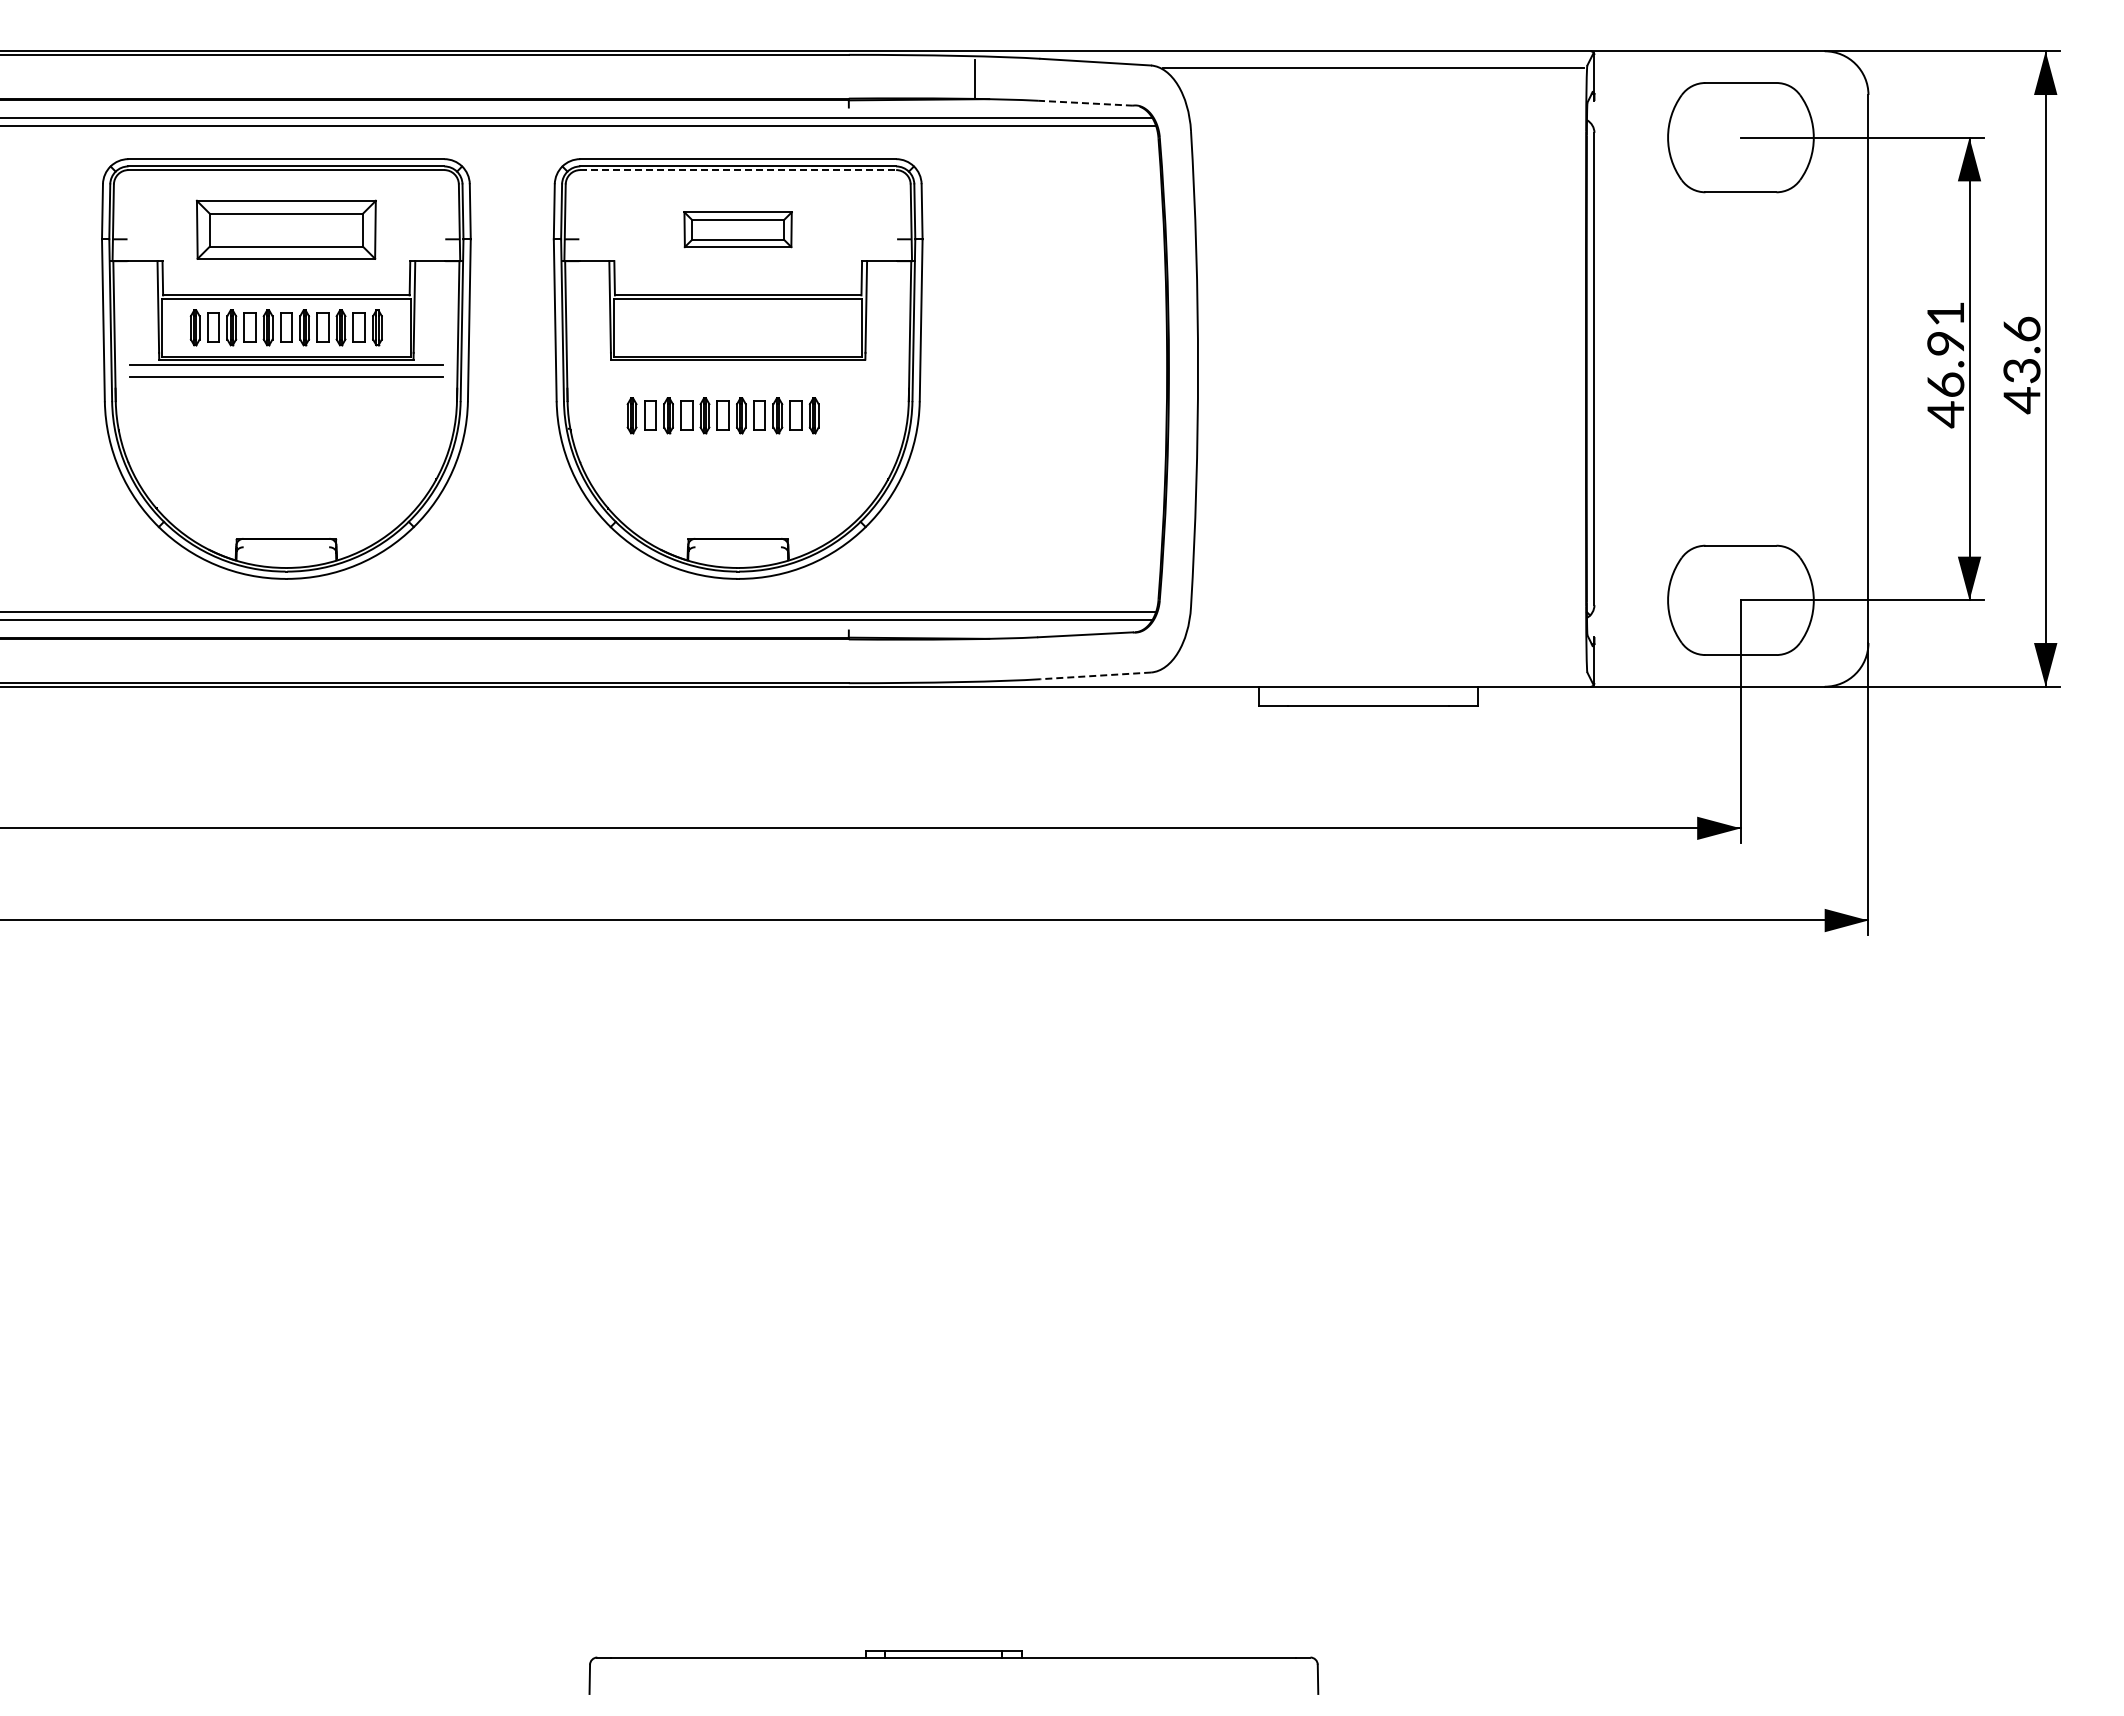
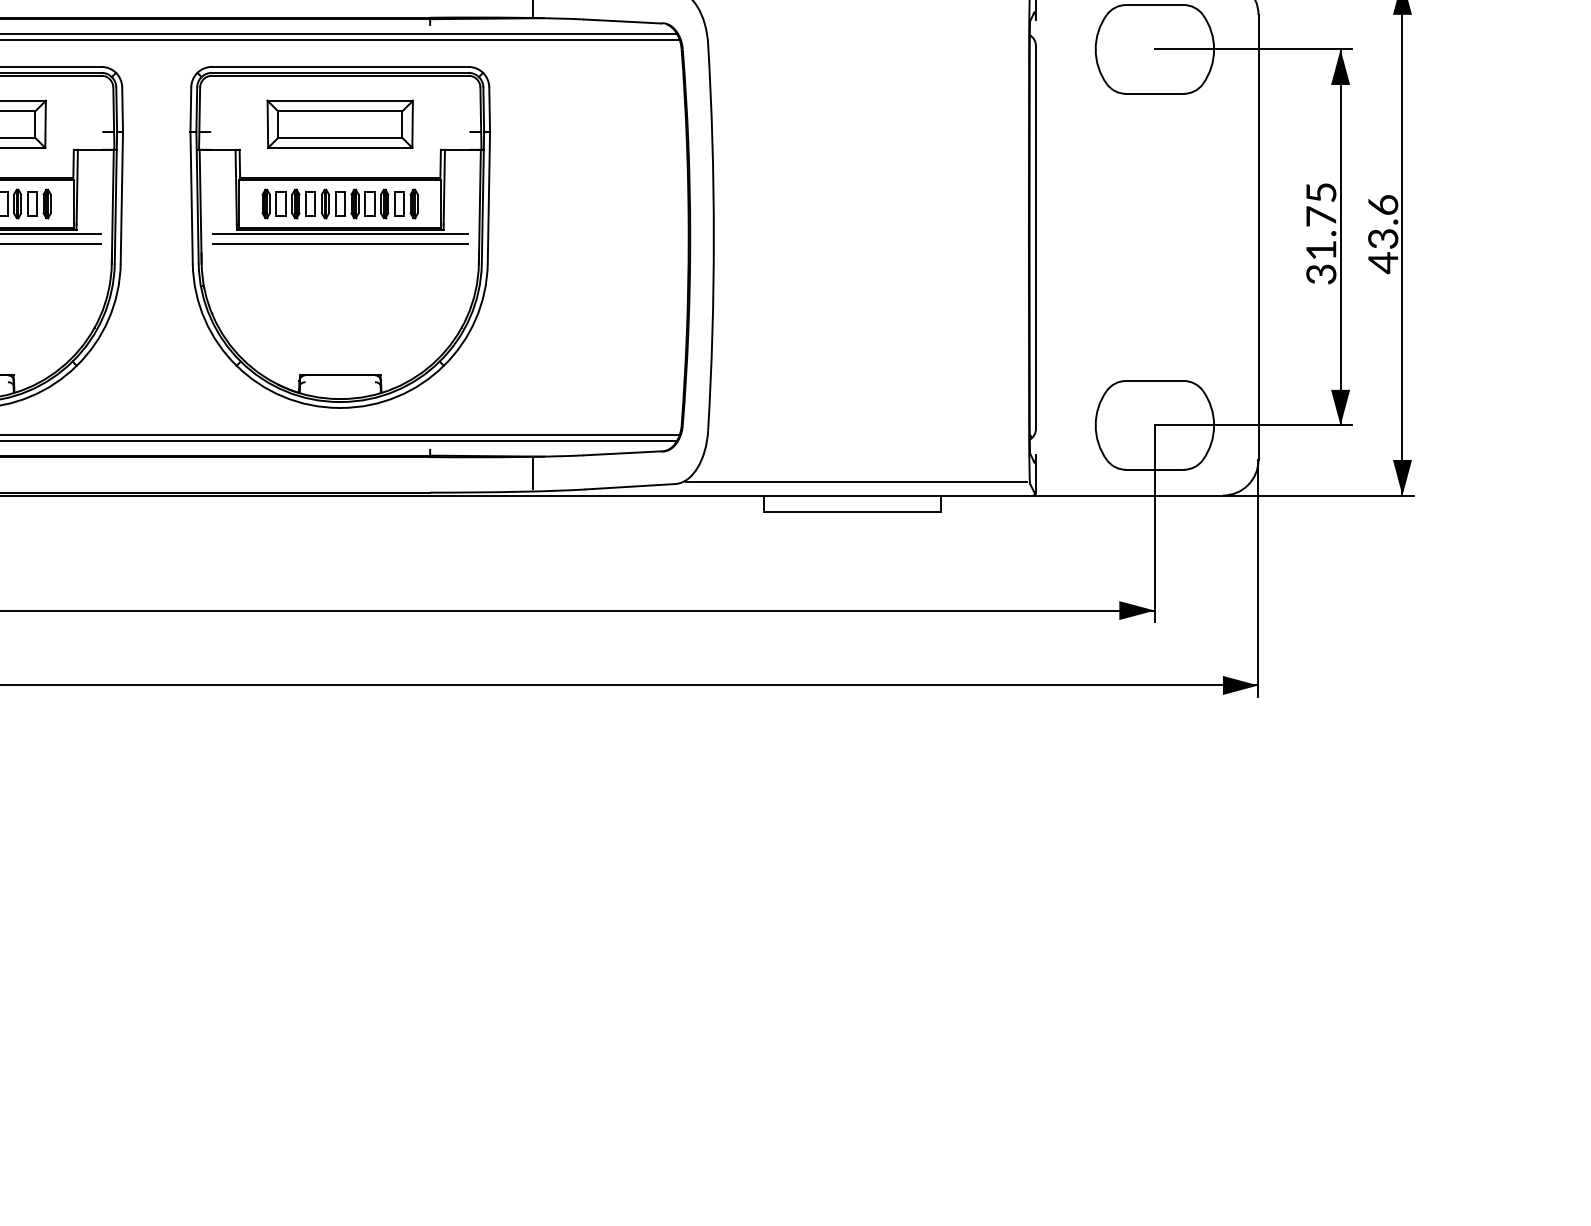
line: (1085, 103) -> (622, 21), dashed -> solid
line: (738, 170) -> (340, 76), dashed -> solid
part: (737, 229) -> (339, 124), size x1.67
line: (738, 364) -> (340, 233), added
text: (1945, 365) -> (1321, 234), 46.91 -> 31.75
line: (737, 376) -> (339, 243), added
part: (722, 415) -> (339, 203), moved
line: (975, 658) -> (533, 472), added
line: (1373, 670) -> (856, 482), added
line: (1095, 675) -> (630, 486), dashed -> solid

